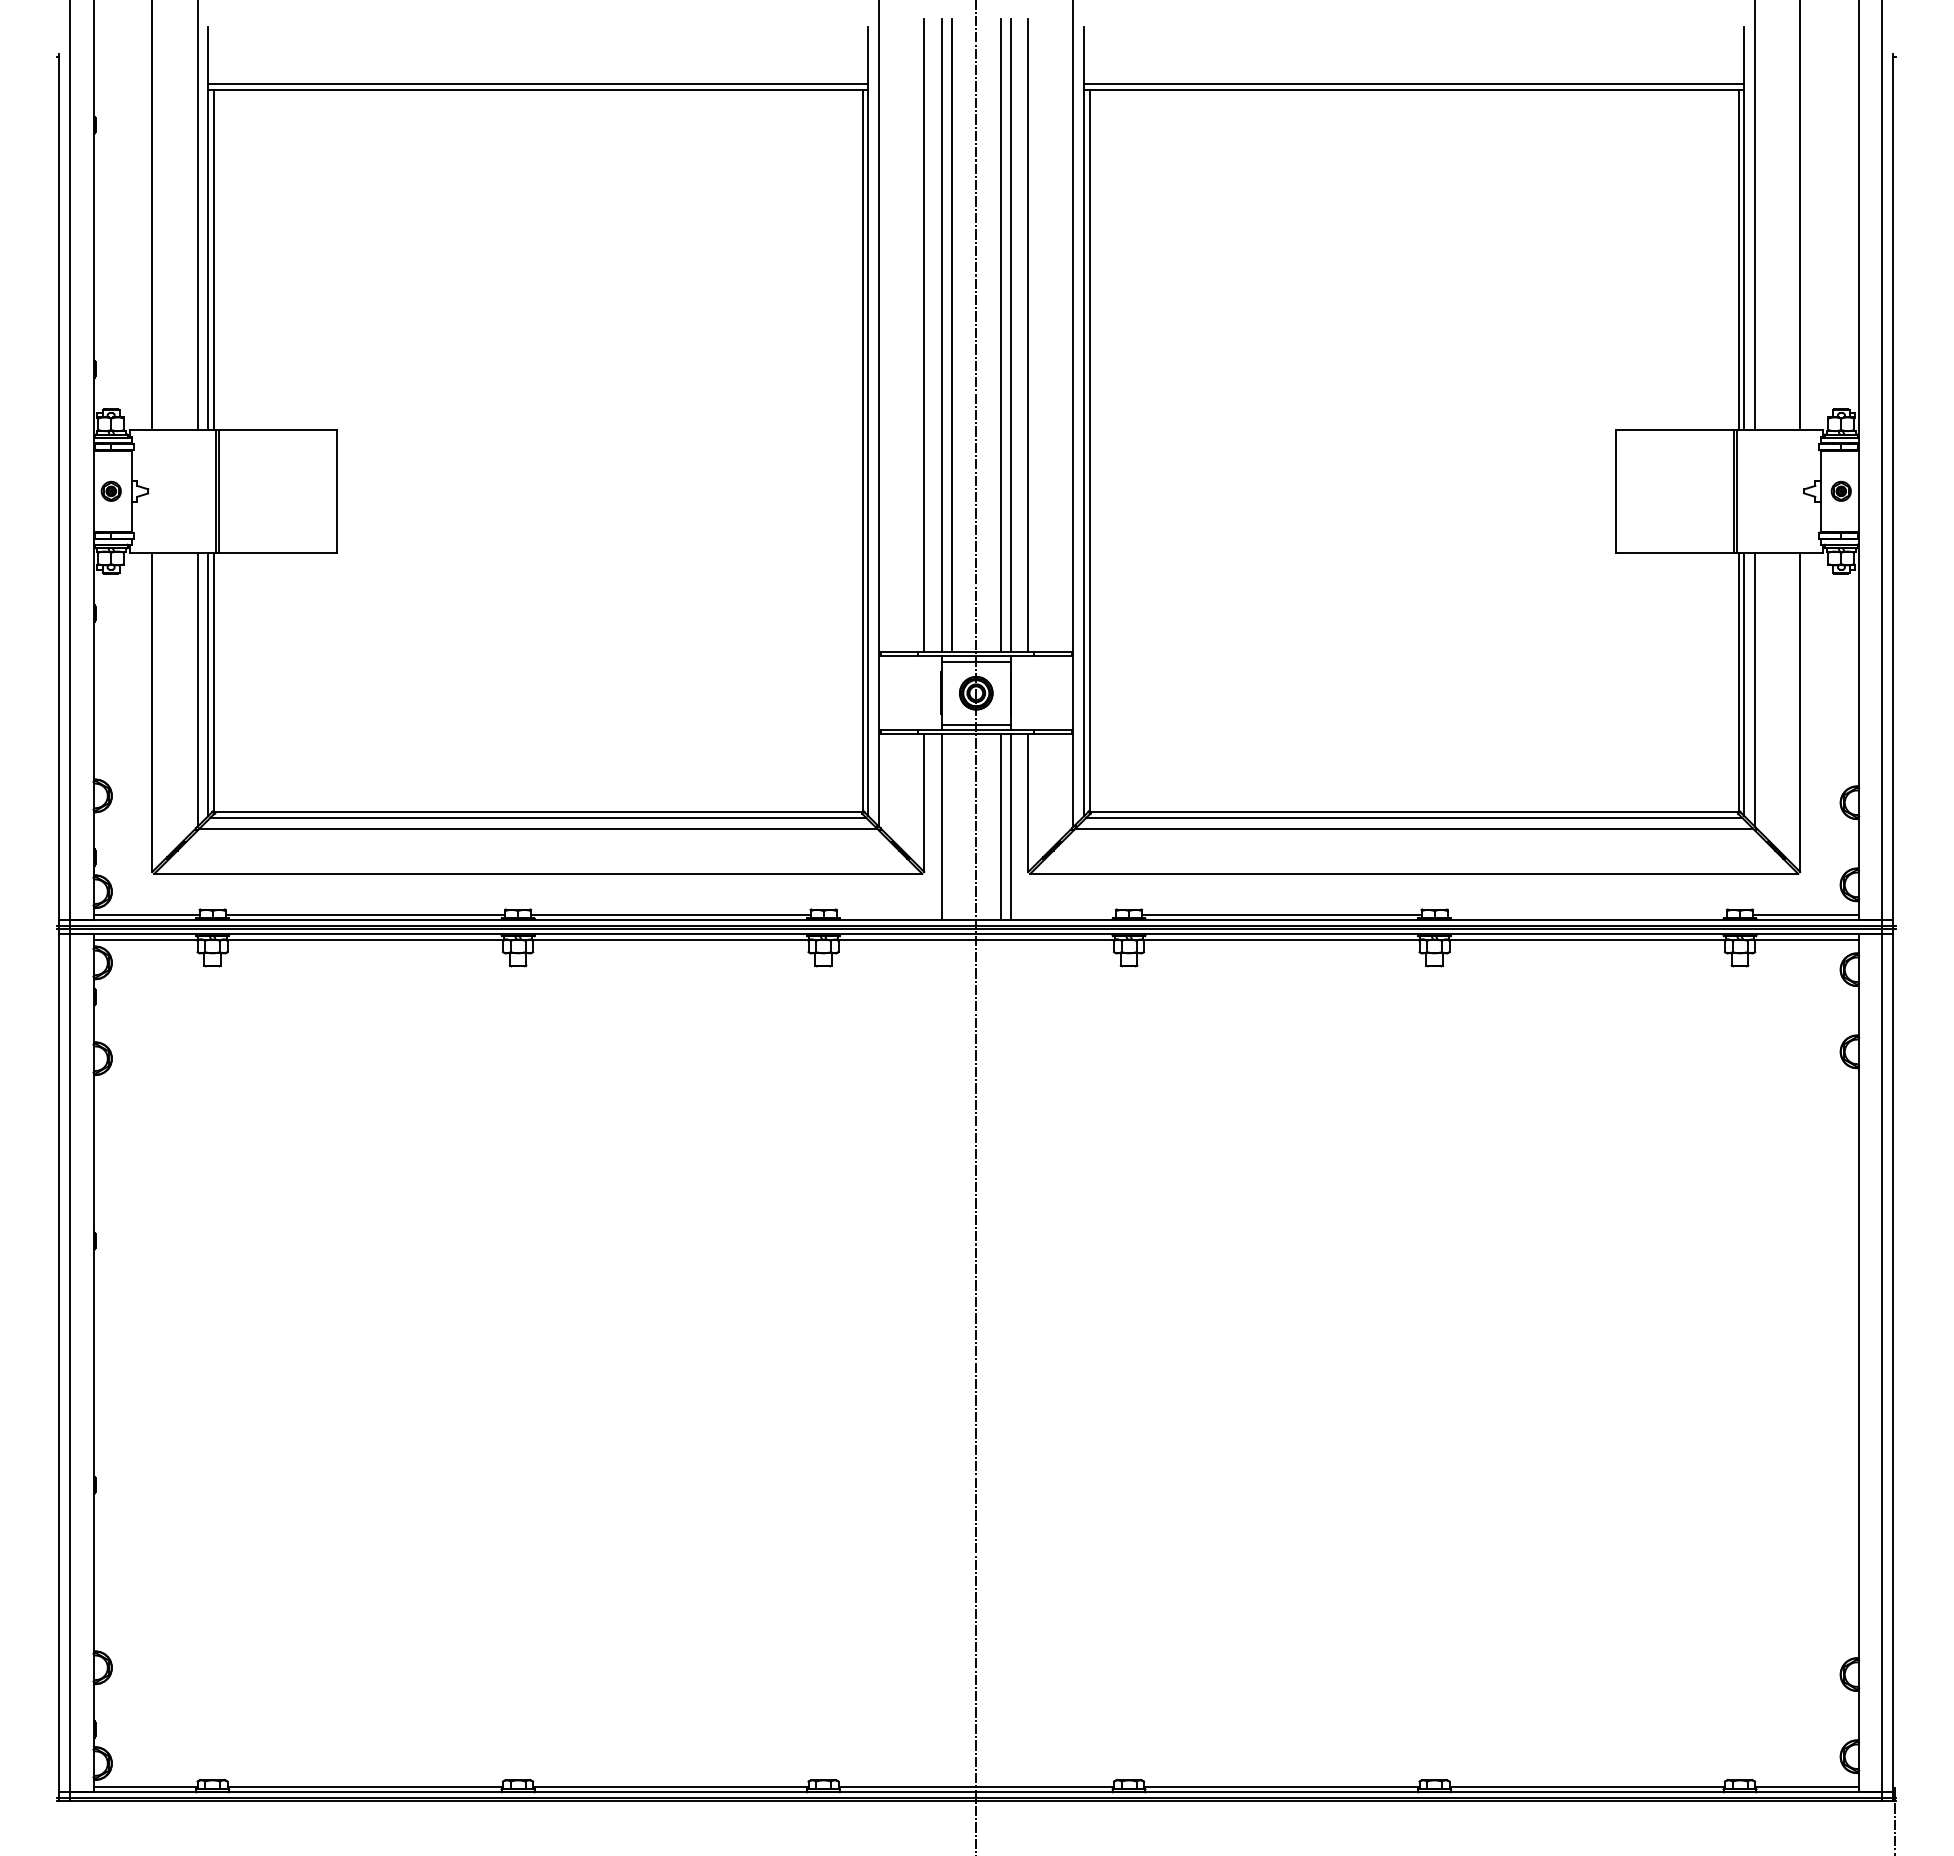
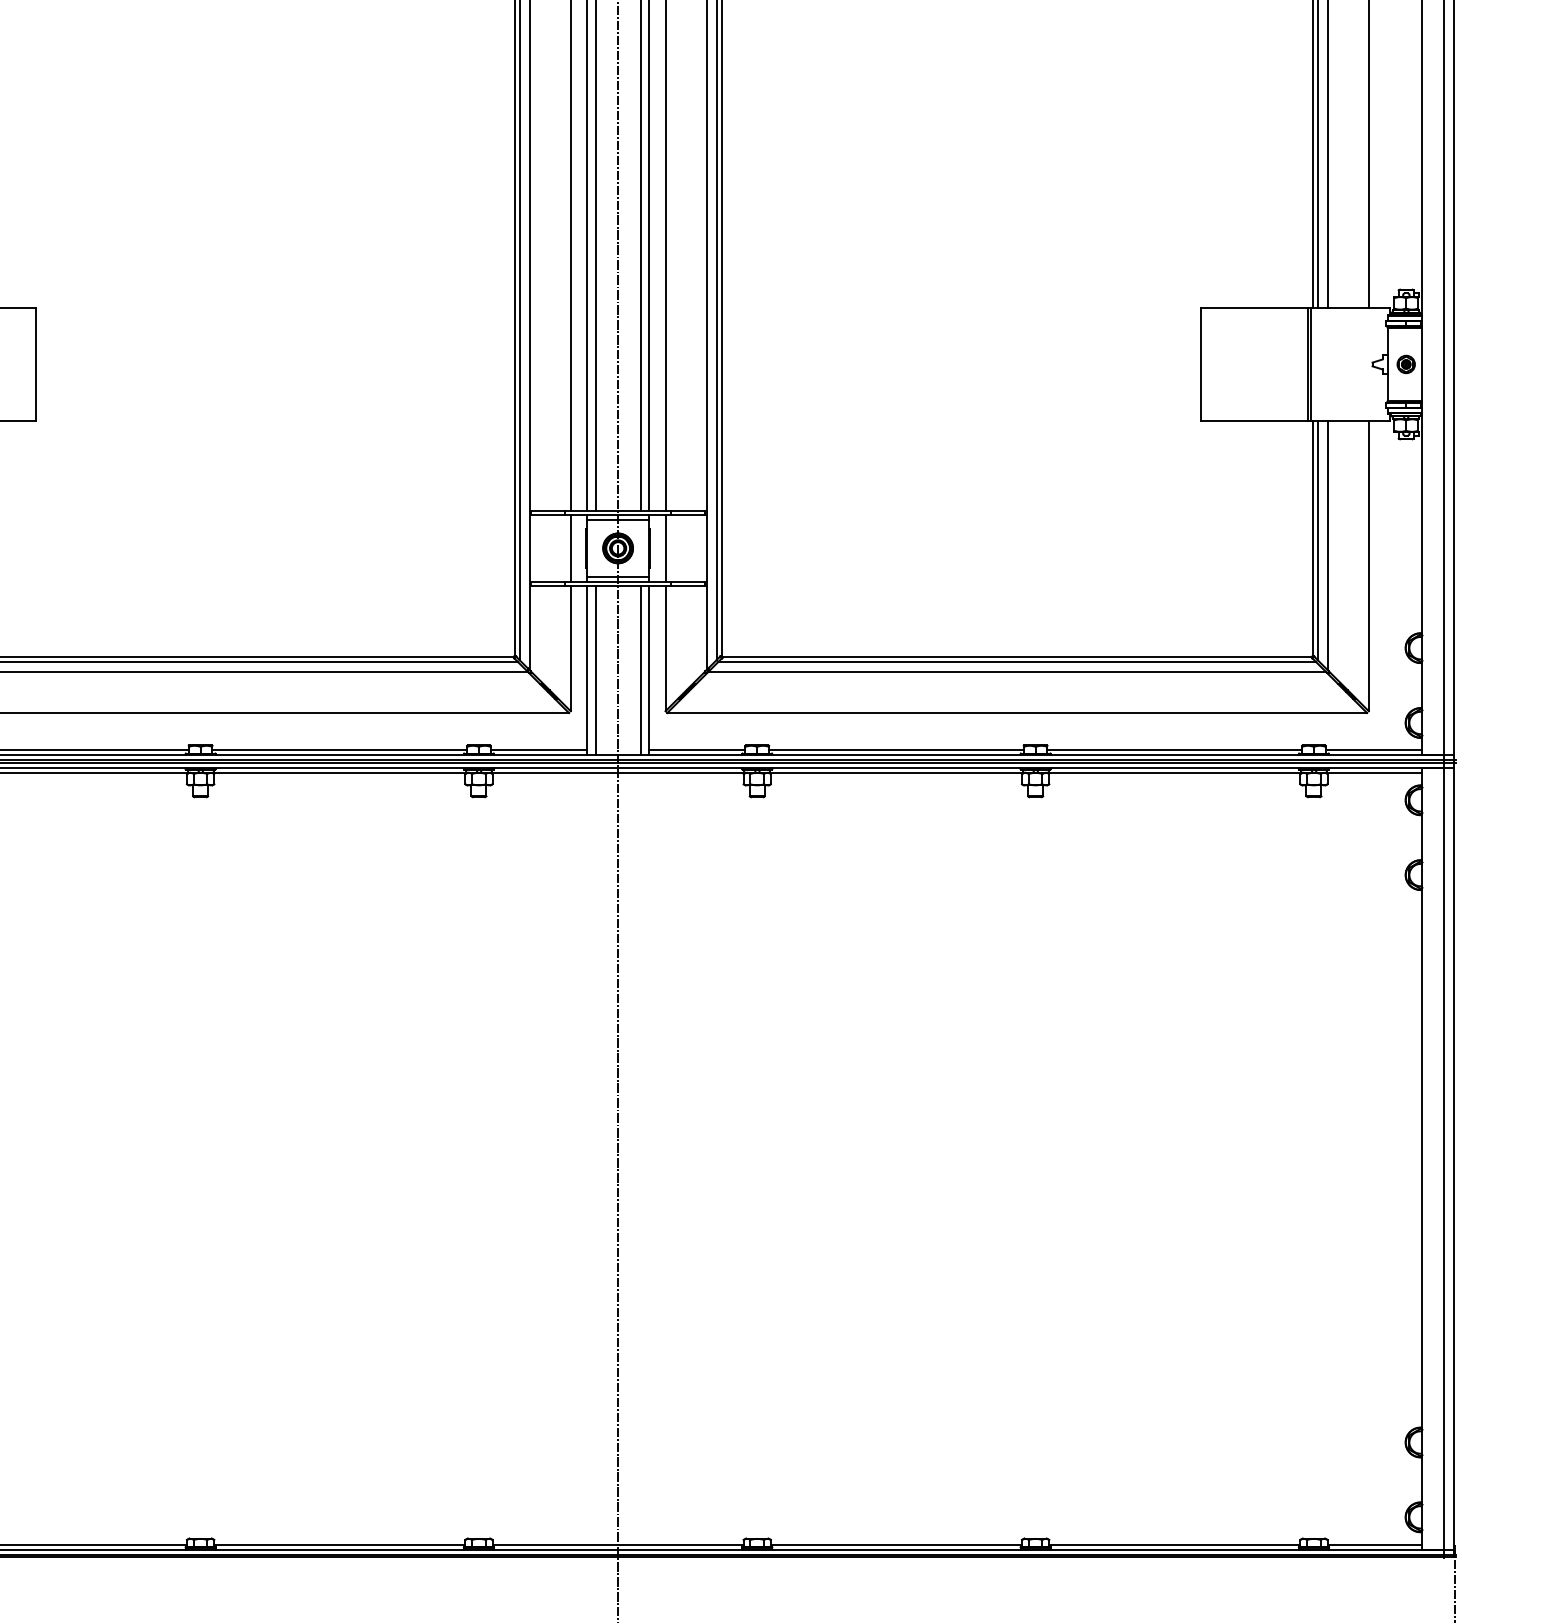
line: (924, 693) -> (570, 548), added
line: (1028, 693) -> (665, 548), added
line: (951, 827) -> (595, 670), added
line: (889, 914) -> (539, 749), added
line: (1063, 914) -> (697, 749), added
line: (1587, 914) -> (1174, 749), added

